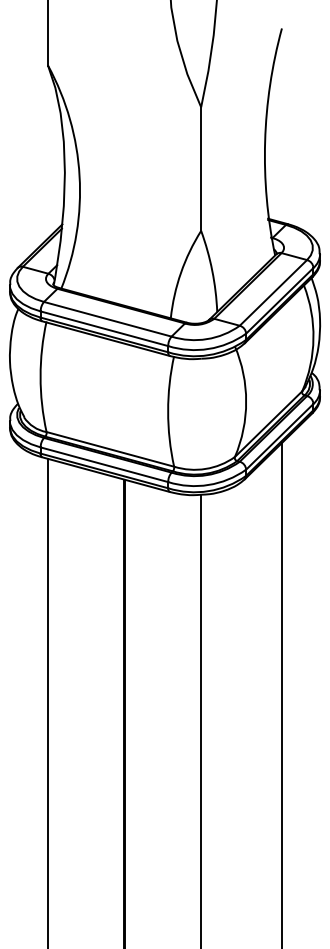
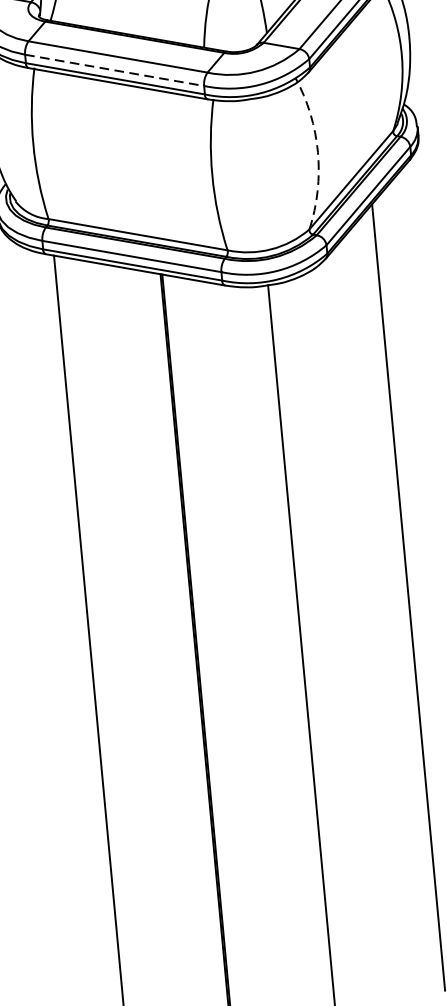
line: (104, 328) -> (114, 70), solid -> dashed
arc: (246, 401) -> (318, 151), solid -> dashed

